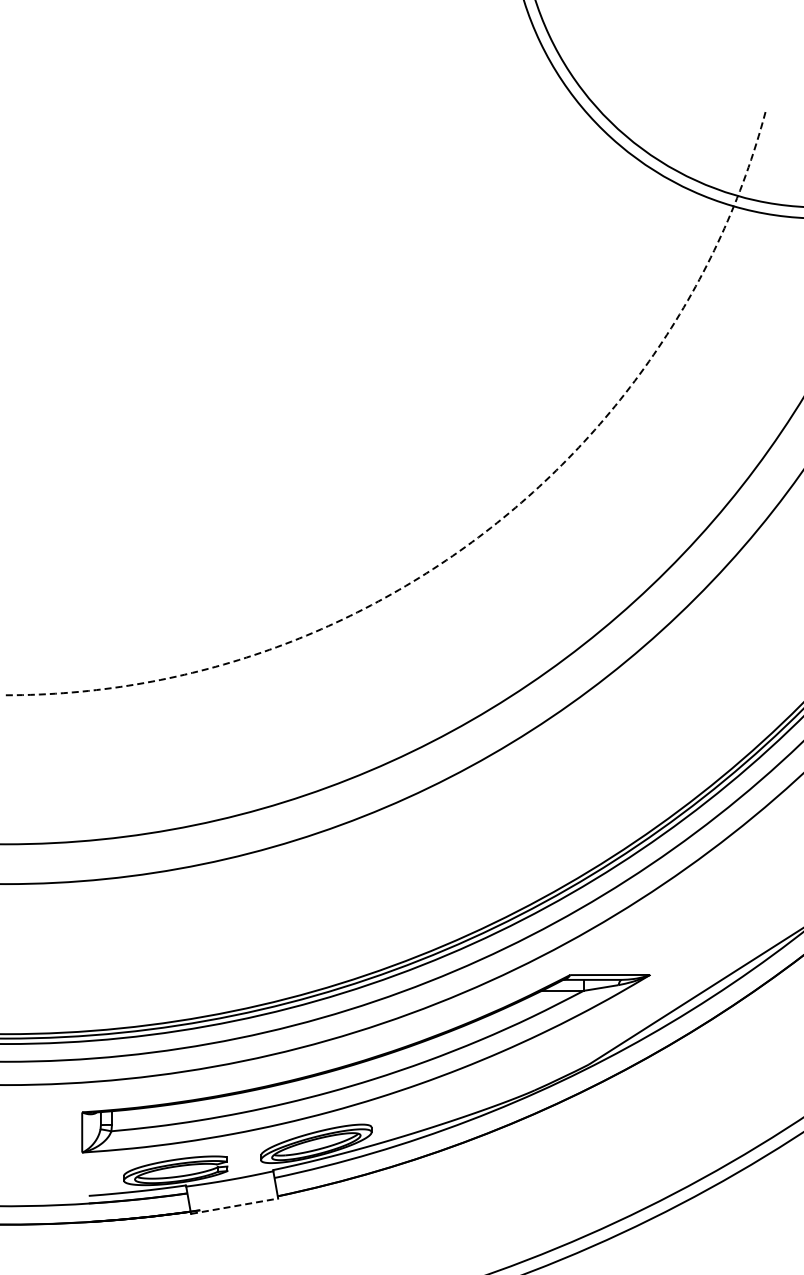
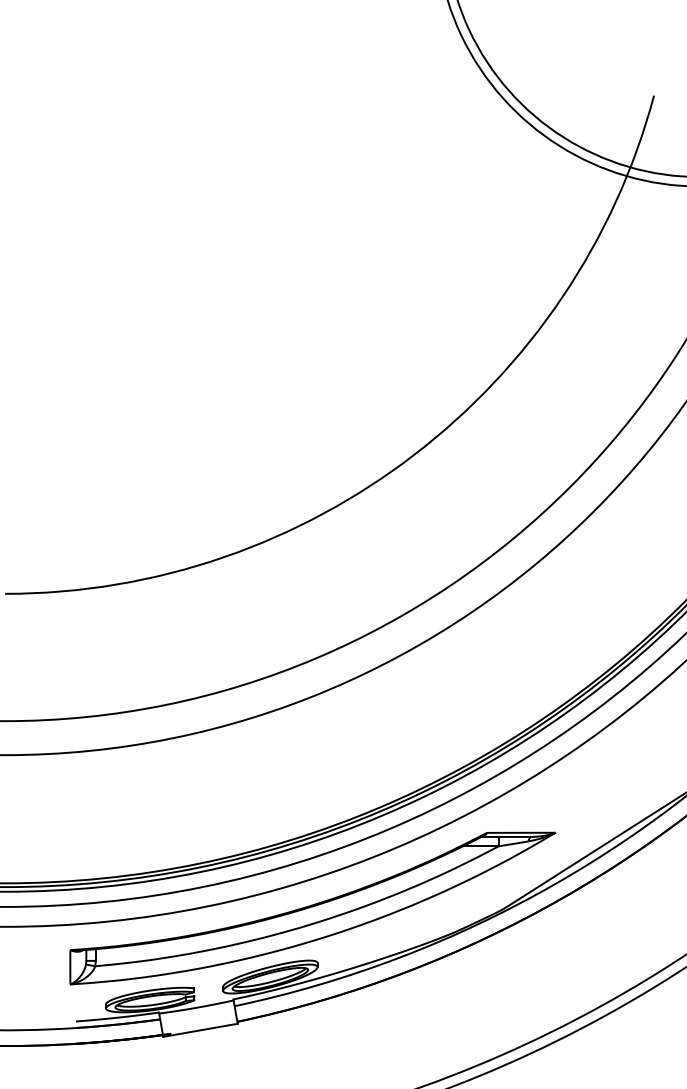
arc: (484, 532) -> (413, 454), dashed -> solid
line: (235, 1206) -> (201, 1030), dashed -> solid

